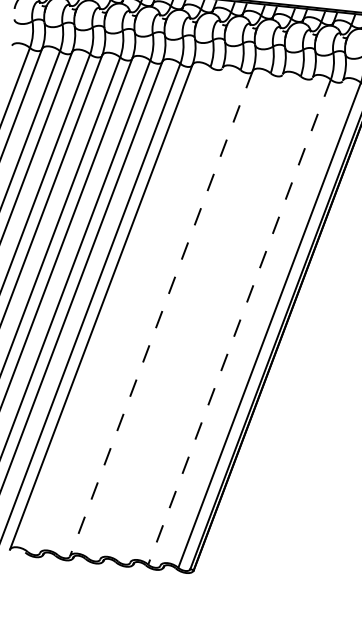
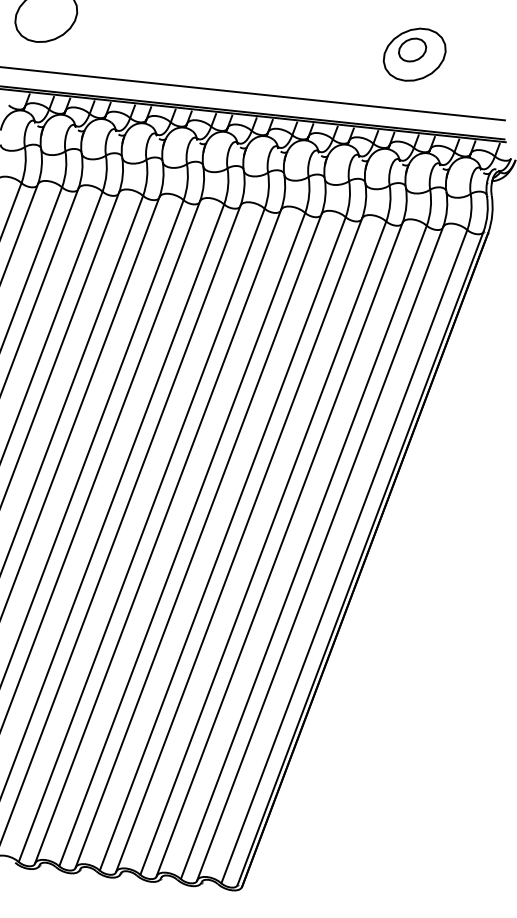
line: (119, 309) -> (141, 535), added
line: (131, 310) -> (158, 536), added
line: (149, 312) -> (182, 539), added
line: (161, 314) -> (198, 541), dashed -> solid
line: (179, 315) -> (222, 543), added
line: (191, 316) -> (239, 544), added
line: (209, 318) -> (263, 547), added
line: (221, 319) -> (279, 549), added
line: (239, 322) -> (303, 552), dashed -> solid
line: (251, 322) -> (320, 553), added

